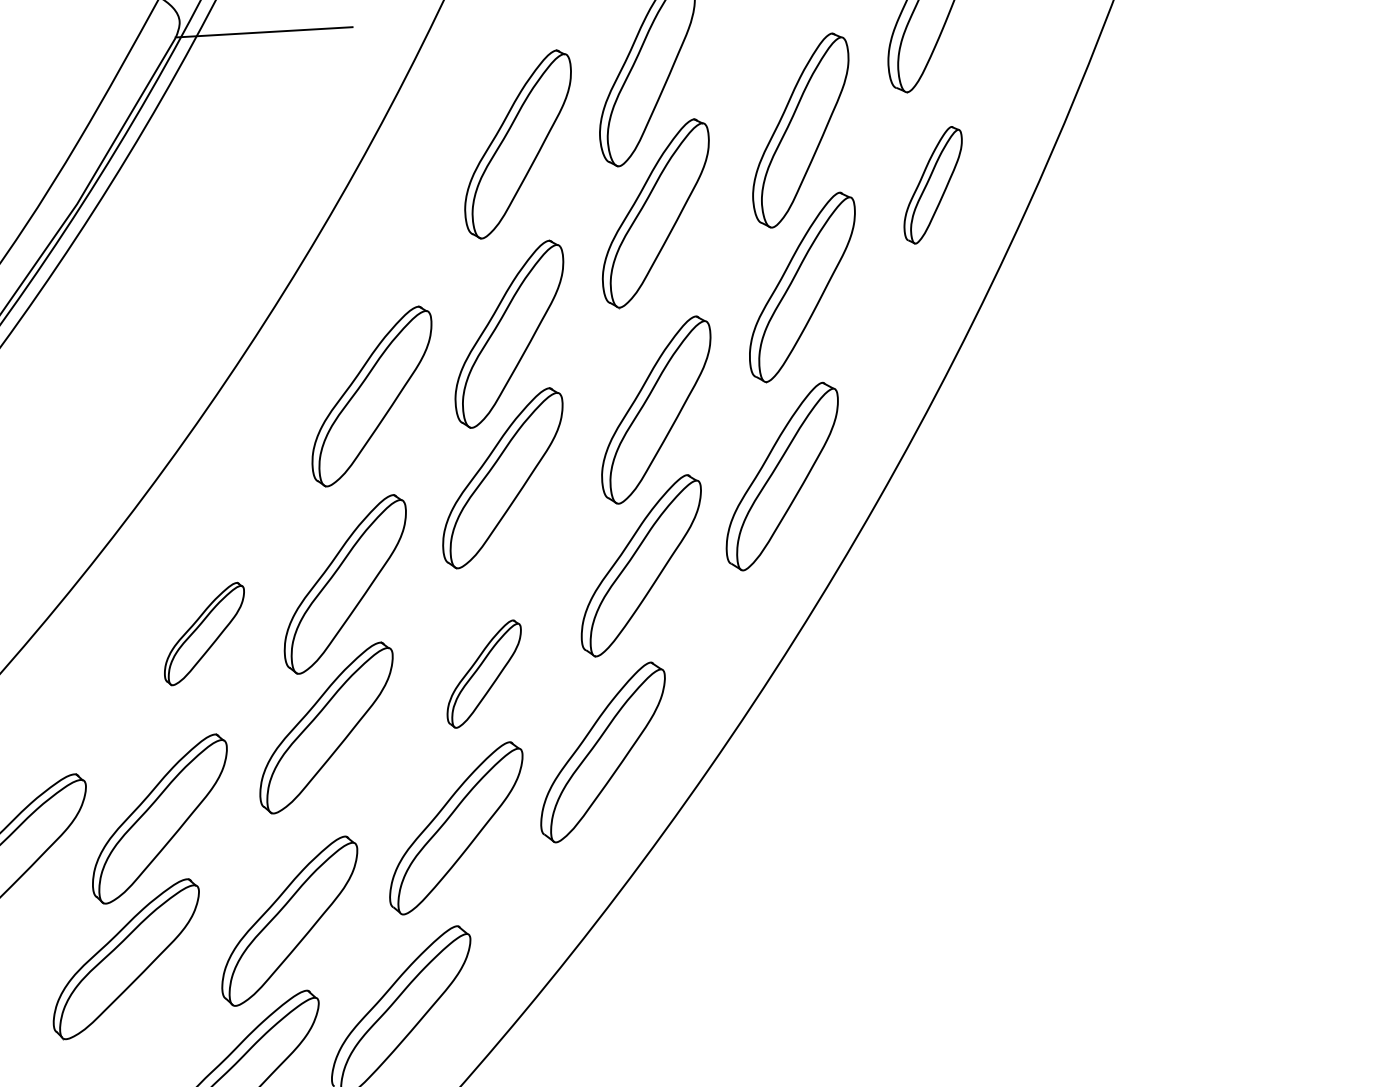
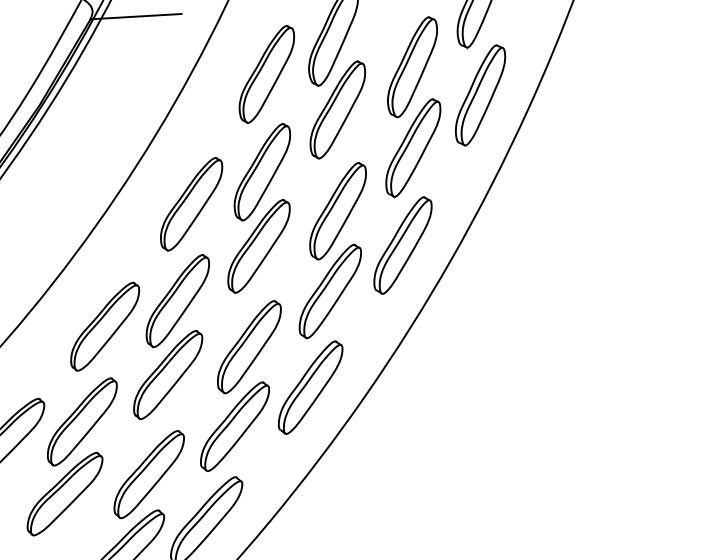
part: (932, 185) -> (480, 95), size x1.67
part: (204, 633) -> (105, 326), size x1.67
part: (484, 674) -> (249, 347), size x1.67

